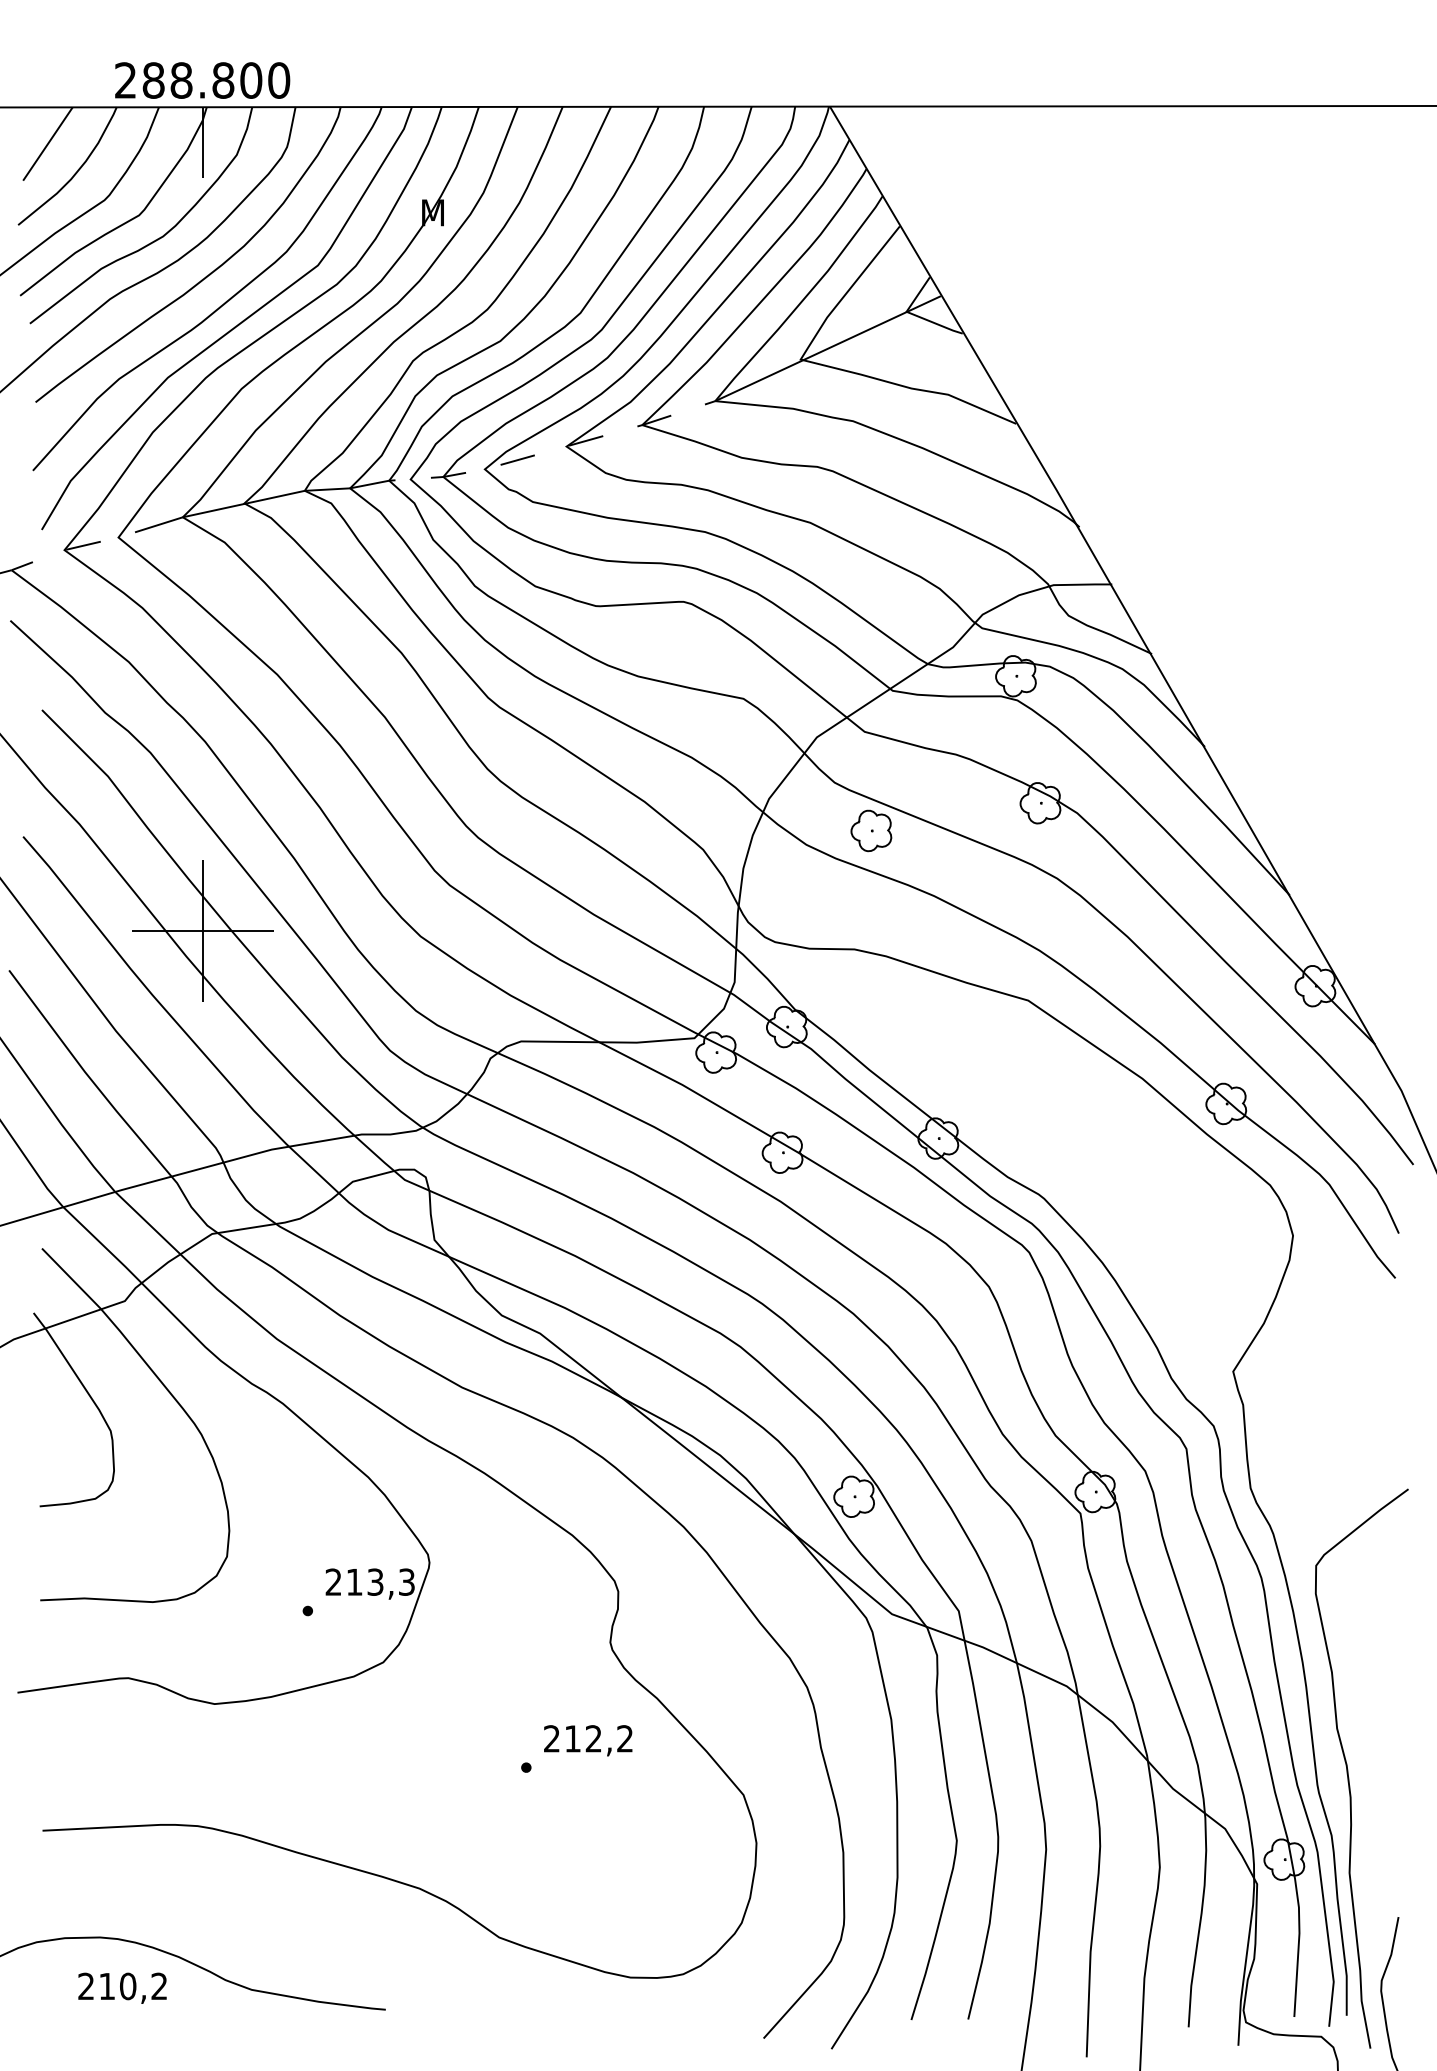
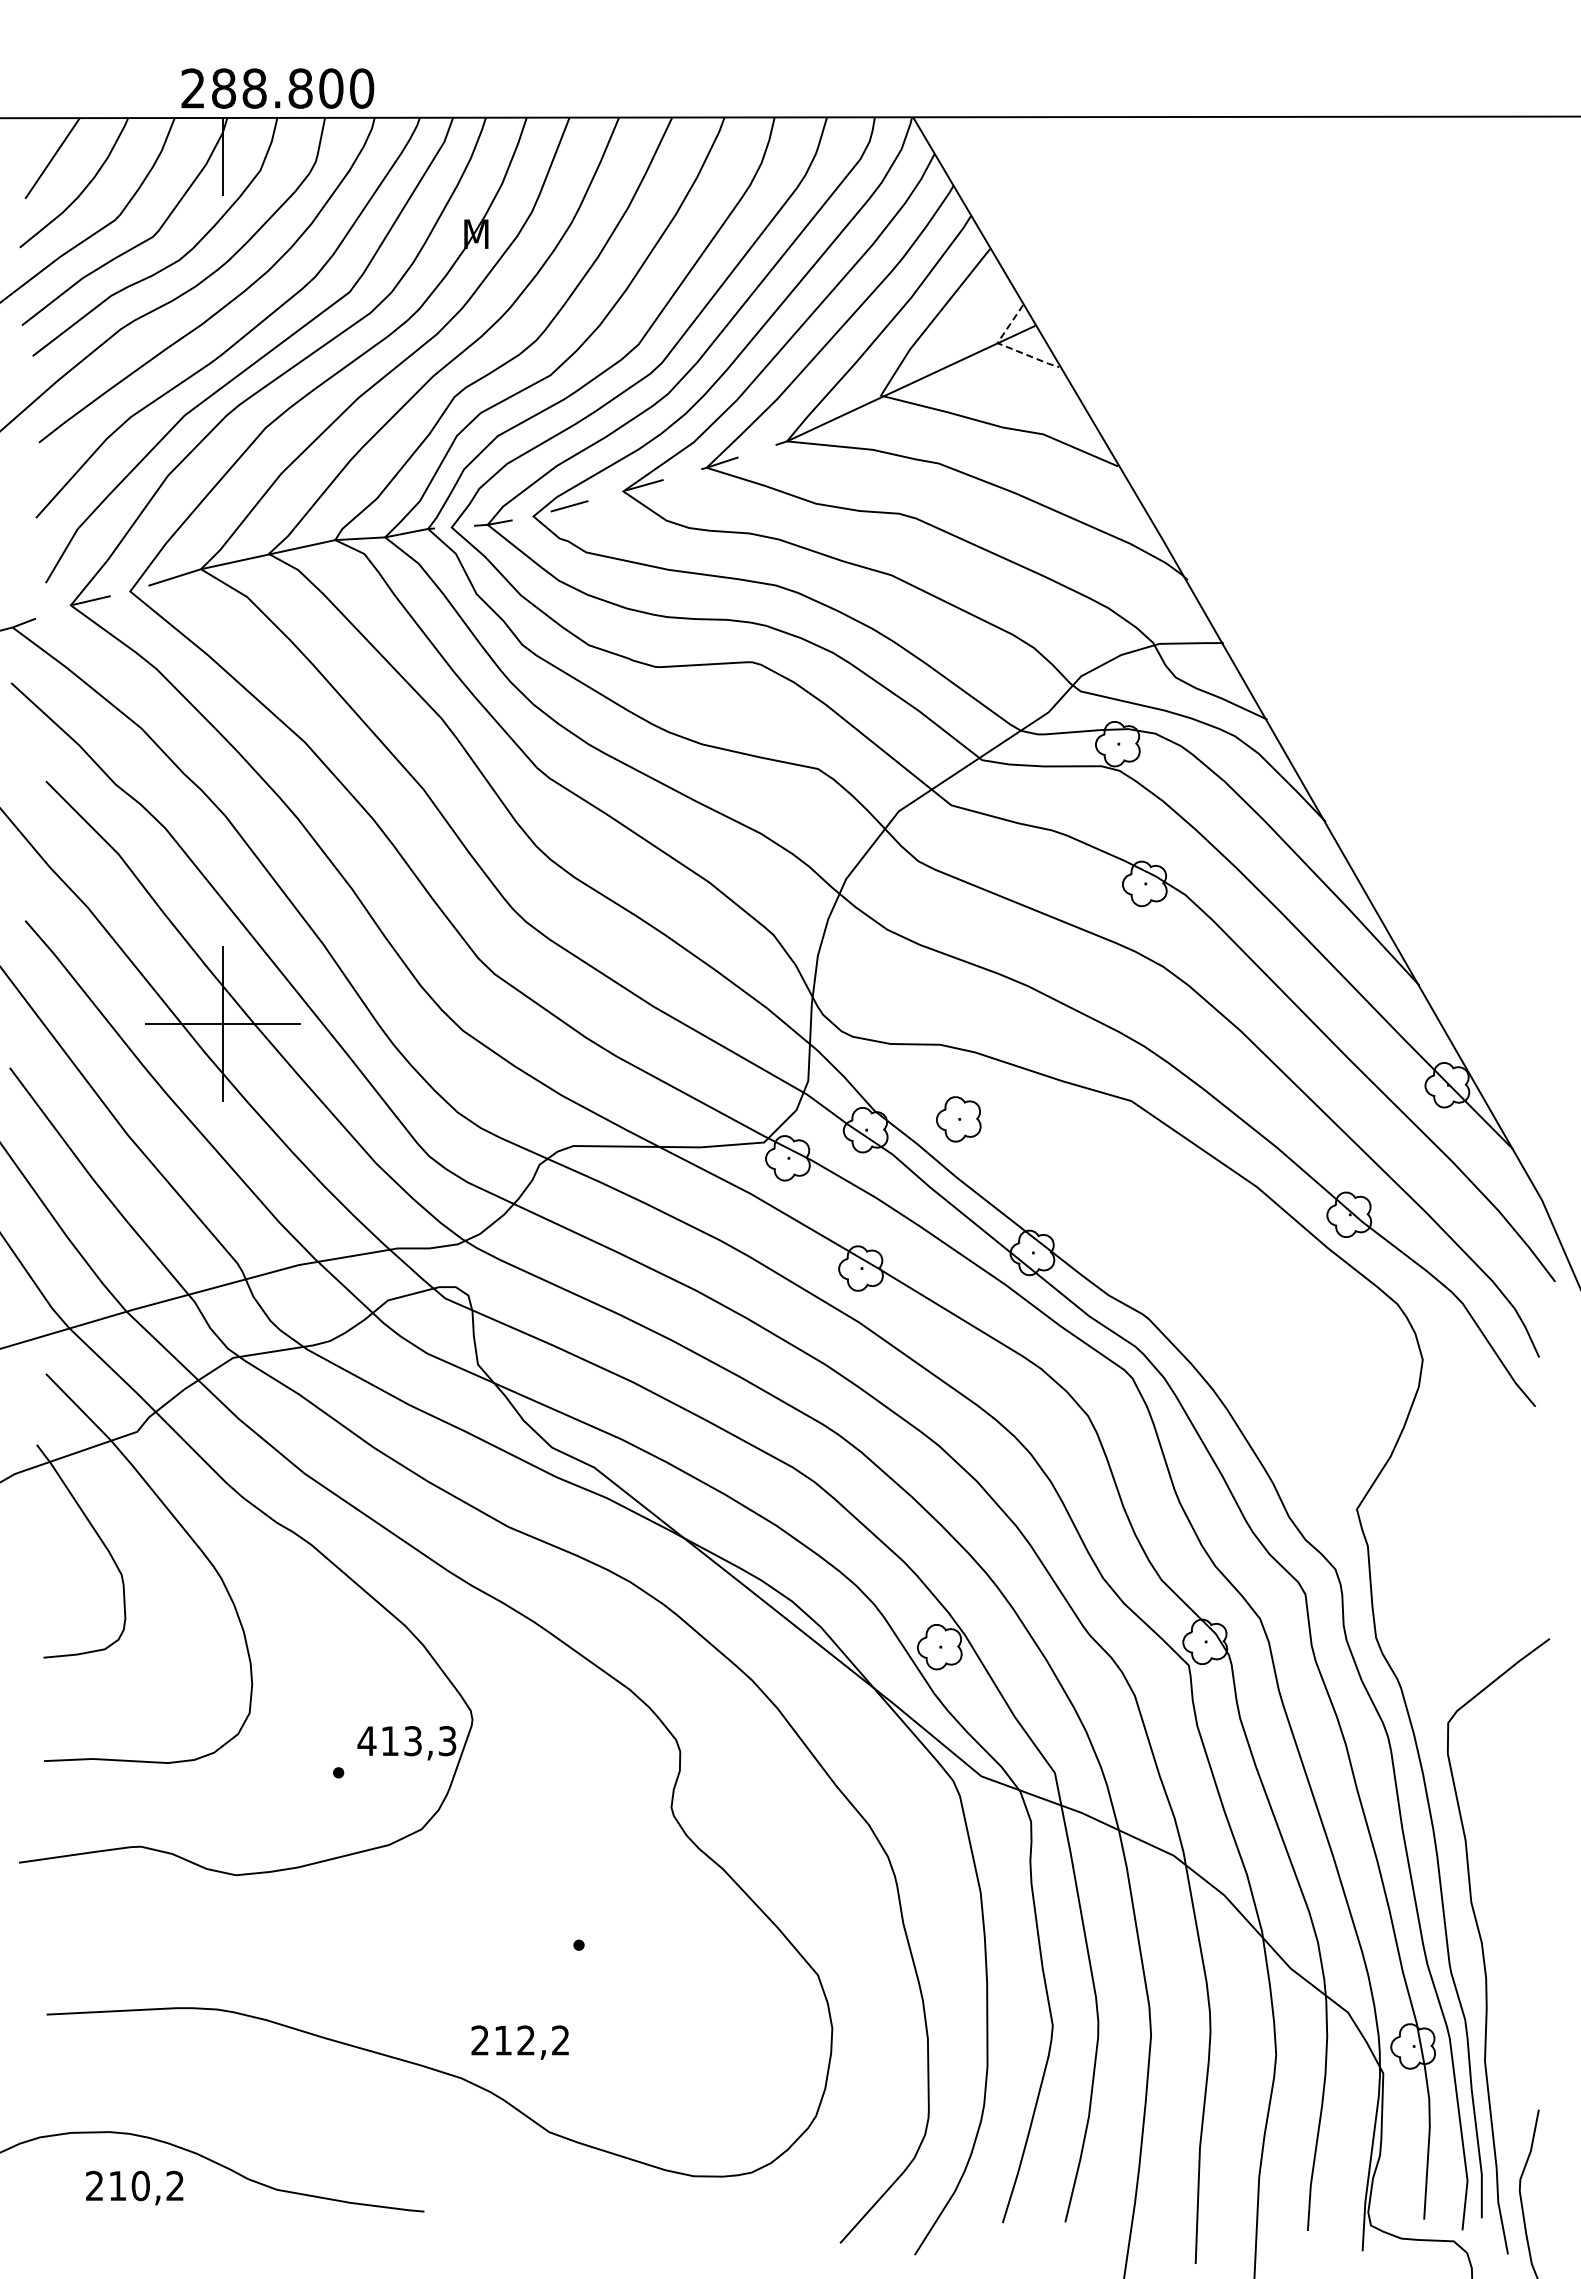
text: (202, 80) -> (277, 88), moved
line: (915, 315) -> (1007, 347), solid -> dashed
part: (871, 831) -> (958, 1119), moved
text: (333, 1581) -> (366, 1740), 213,3 -> 413,3
text: (587, 1740) -> (519, 2042), moved

